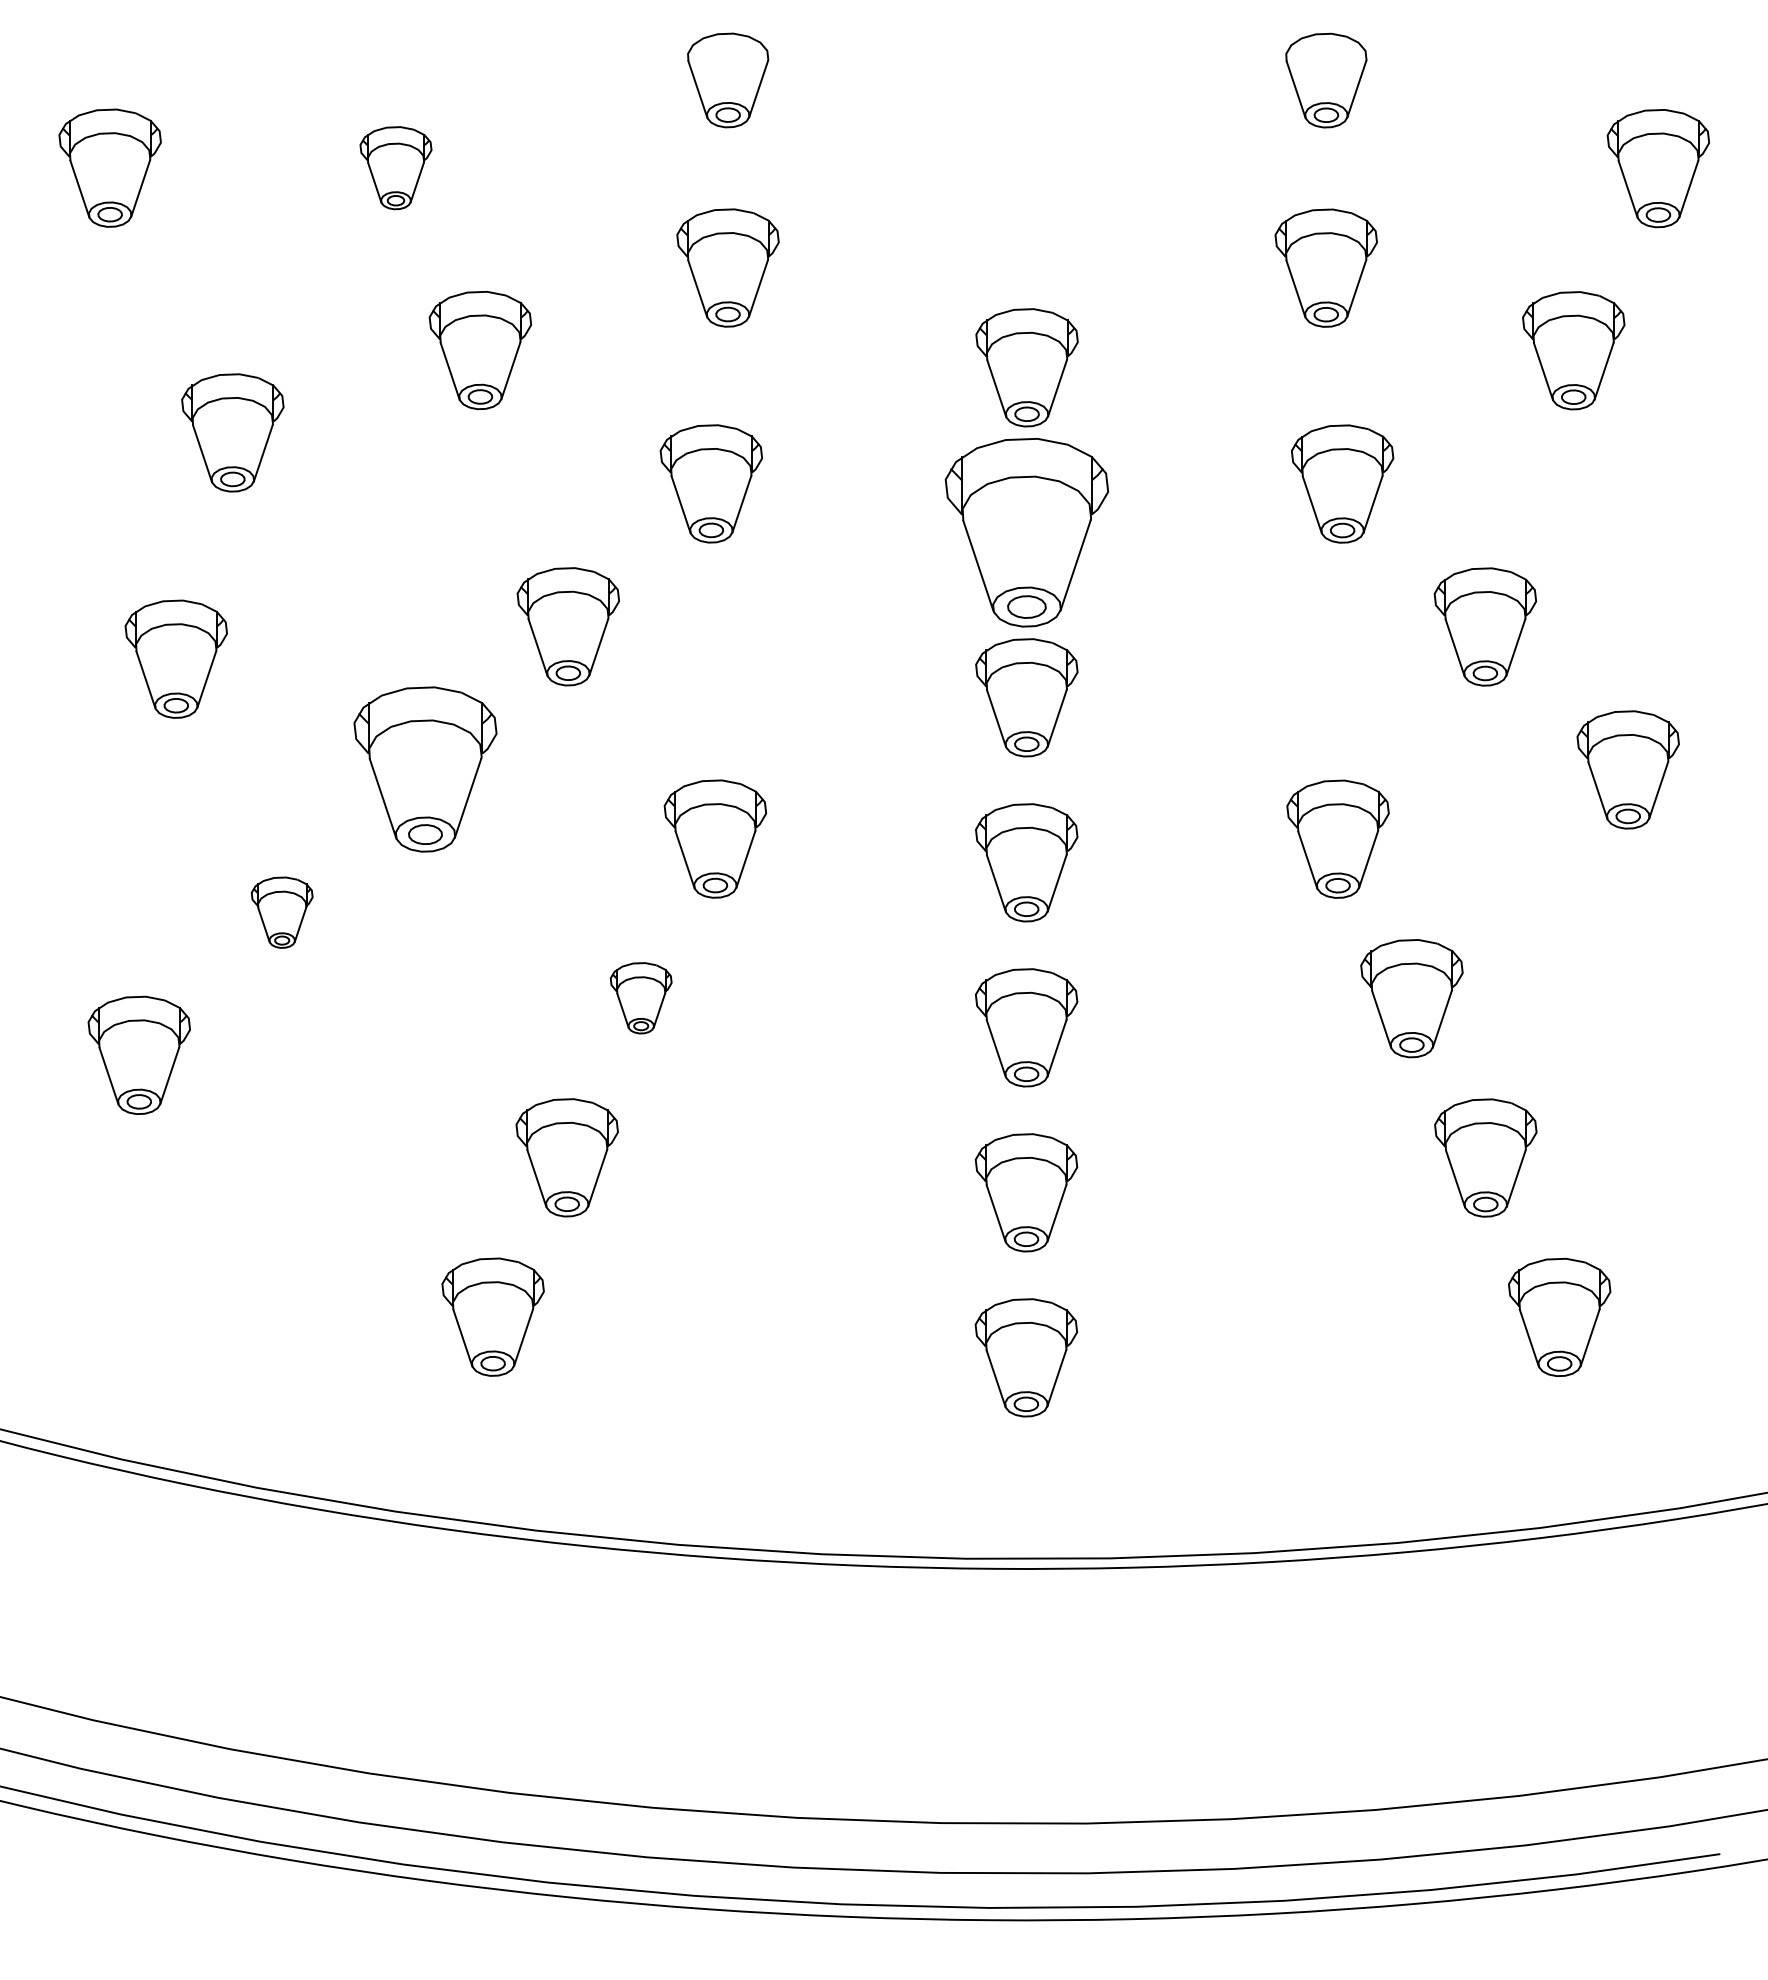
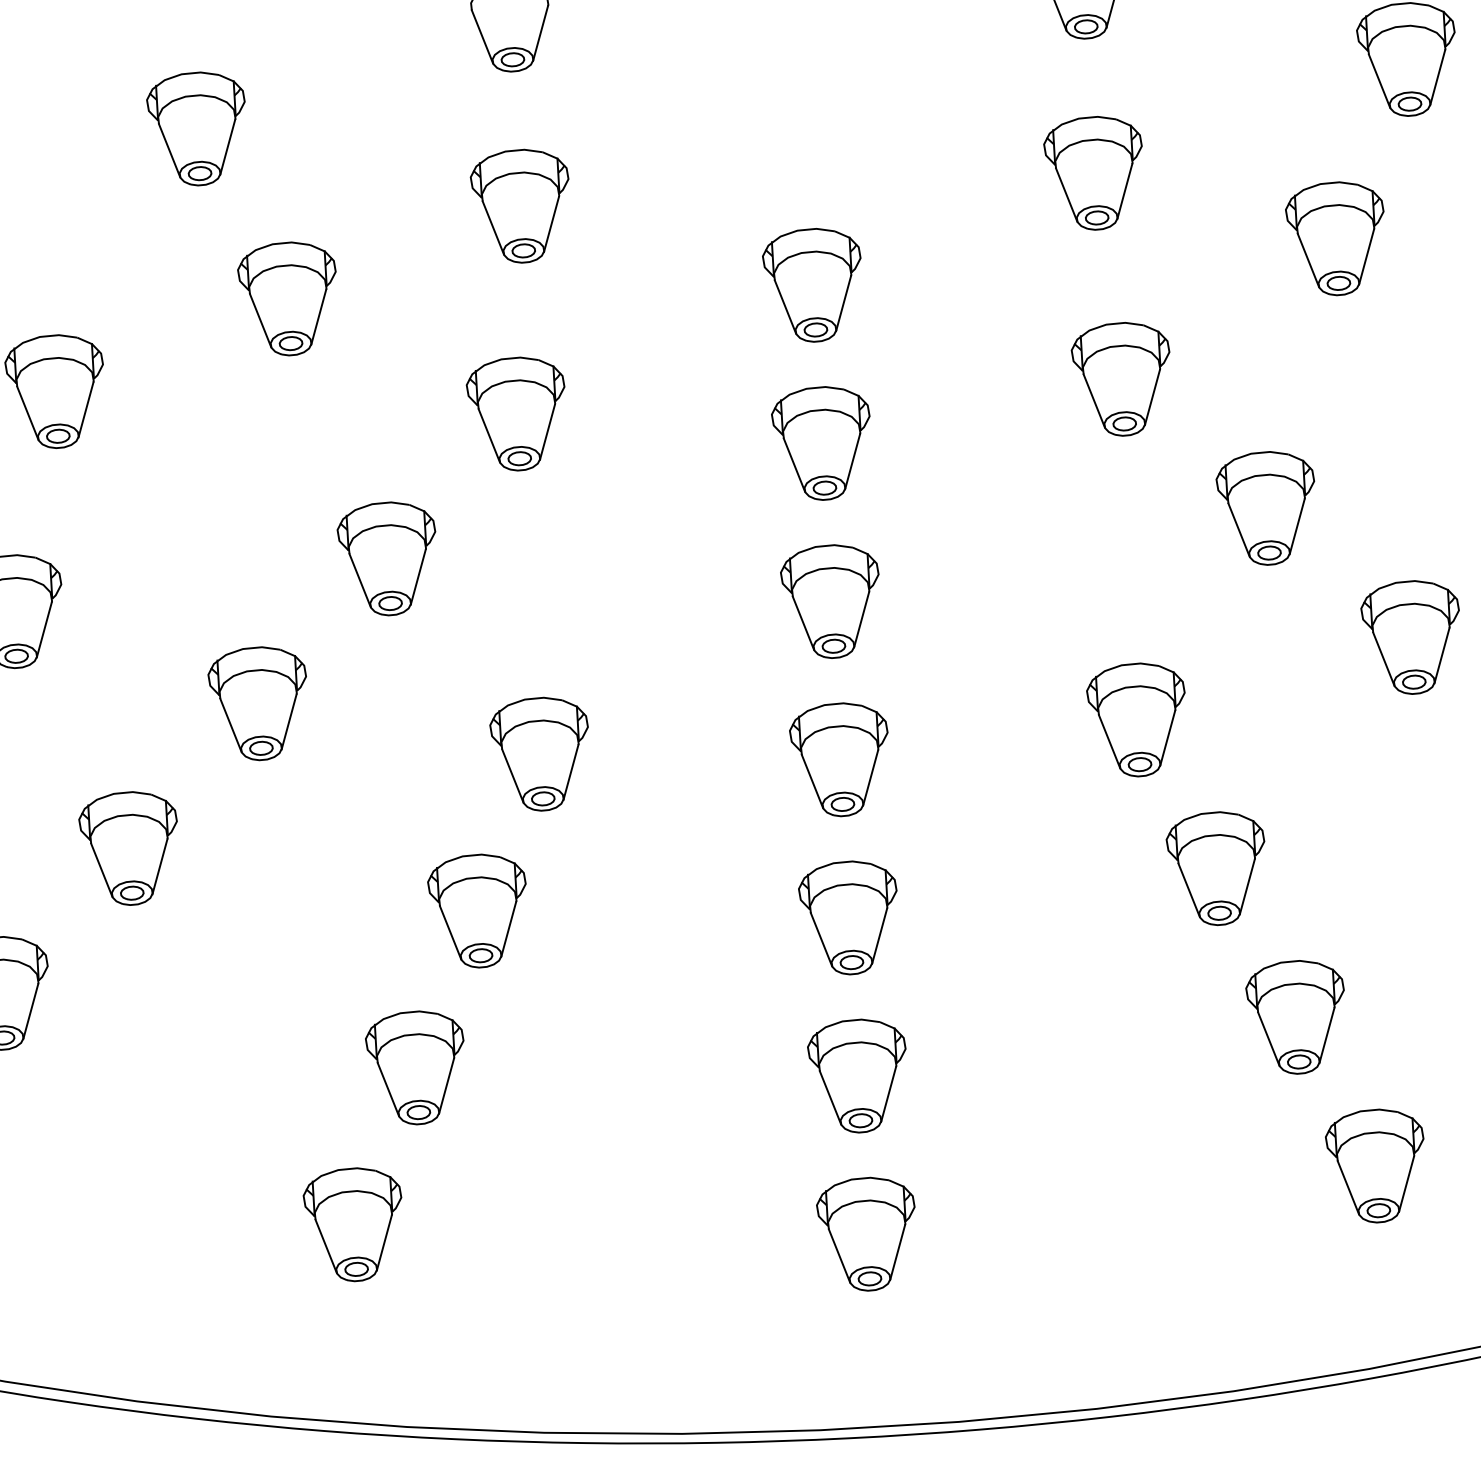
part: (395, 167) -> (196, 128), size x1.43
part: (1026, 532) -> (821, 443), size x0.62
part: (424, 769) -> (258, 703), size x0.71
part: (281, 912) -> (128, 848), size x1.67
part: (640, 997) -> (477, 910), size x1.67

